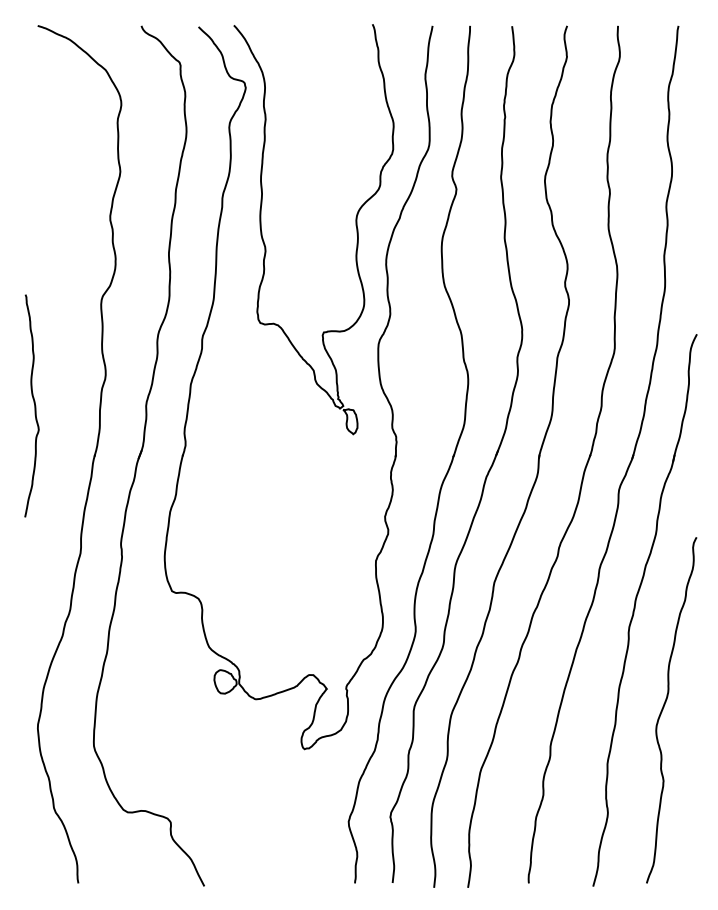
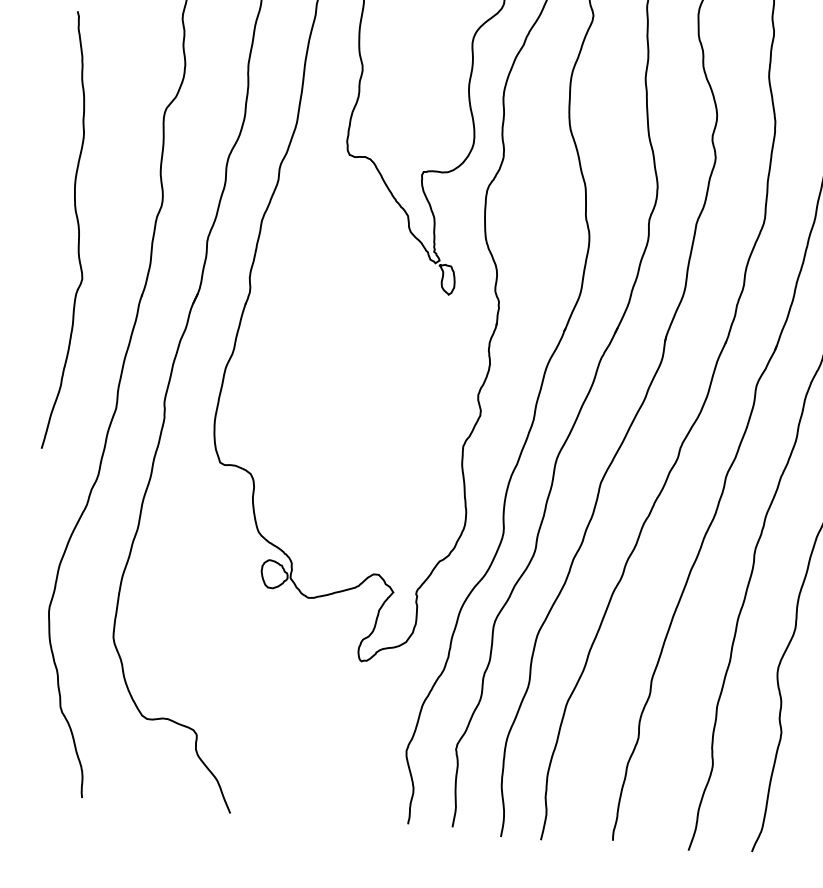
part: (31, 405) -> (72, 230), size x1.67

